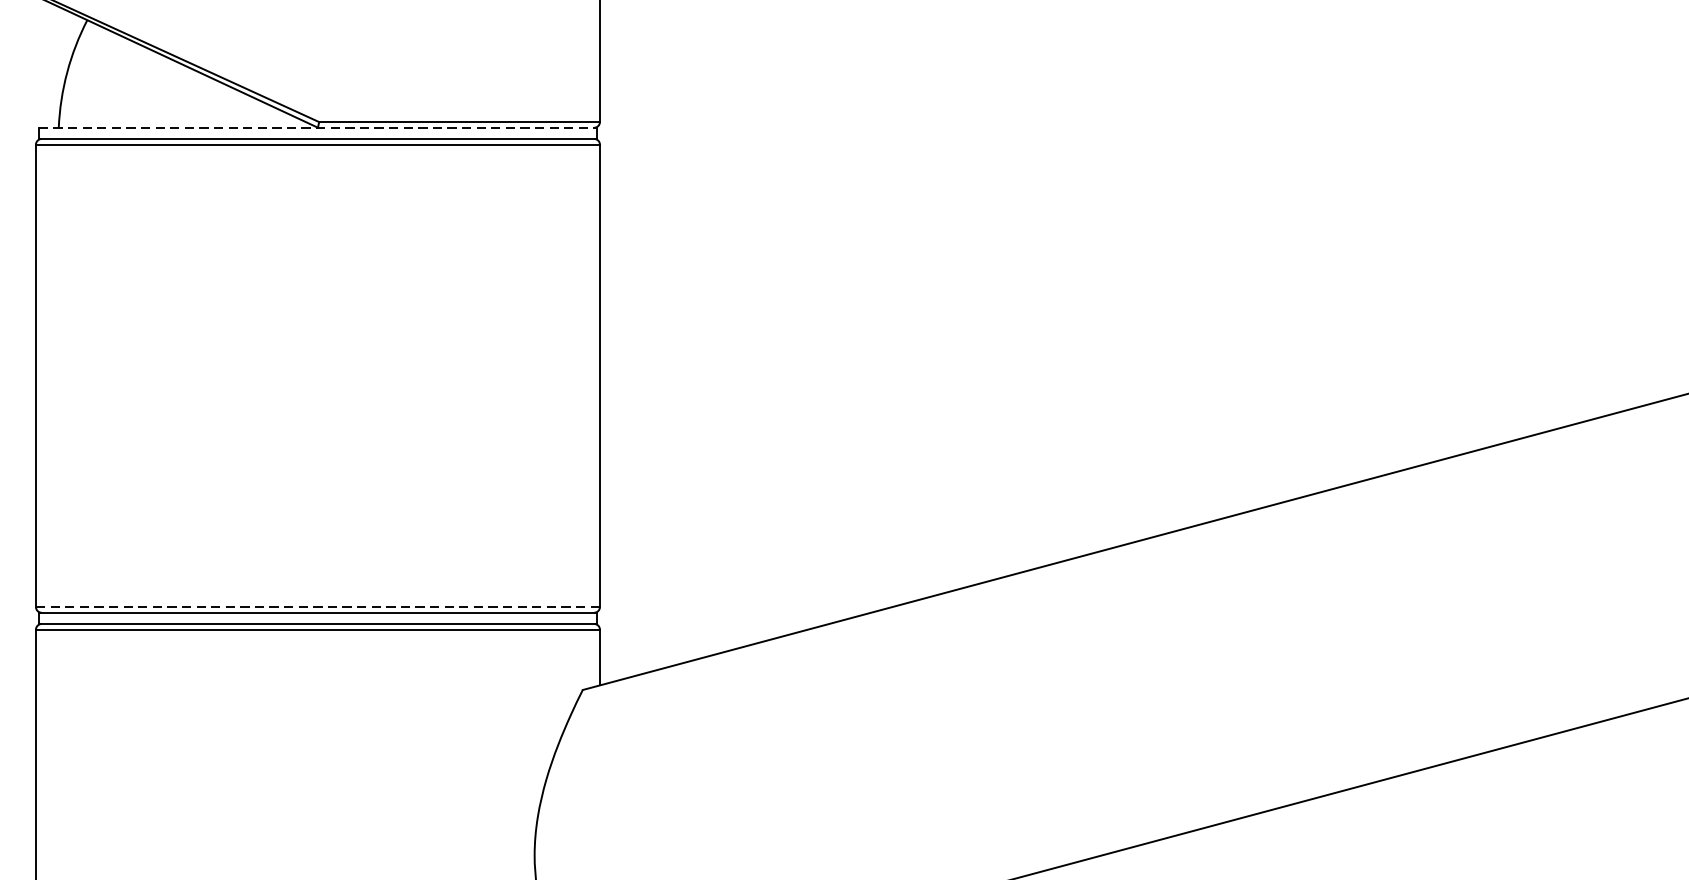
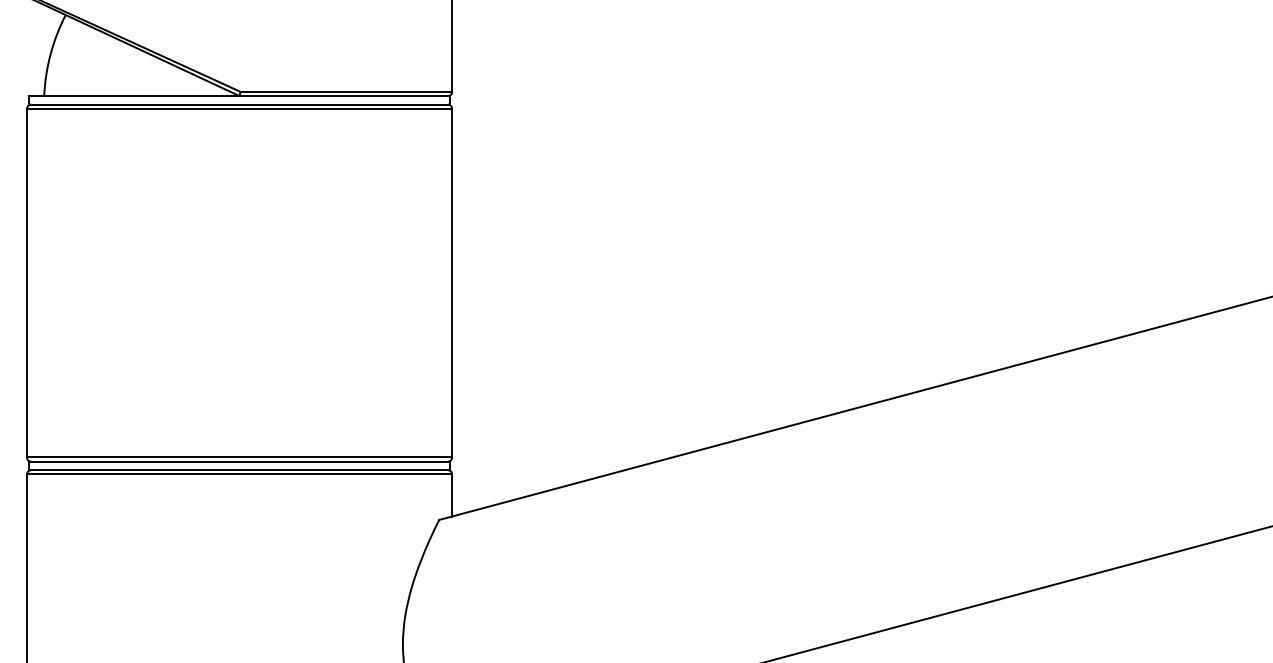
line: (319, 128) -> (240, 96), dashed -> solid
line: (317, 607) -> (239, 457), dashed -> solid

